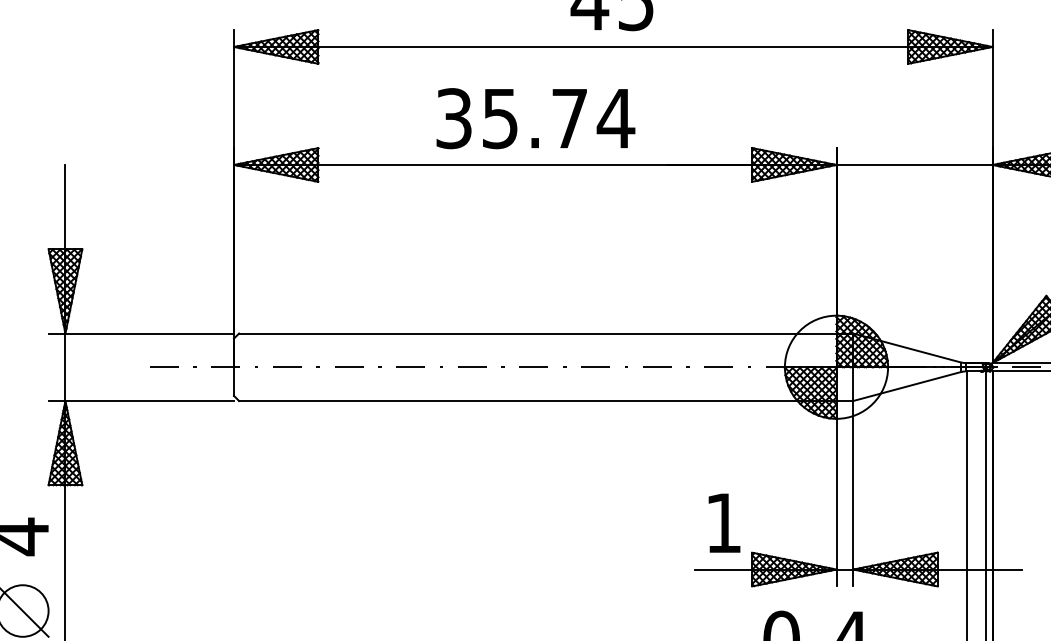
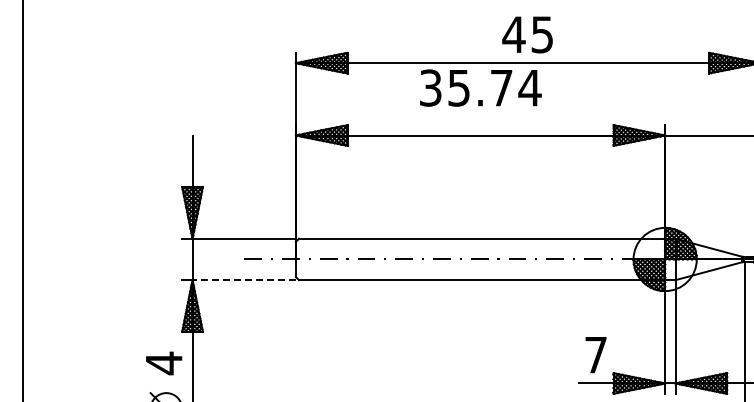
text: (535, 117) -> (480, 87), moved
line: (150, 401) -> (244, 280), solid -> dashed
text: (722, 523) -> (595, 355), 1 -> 7

